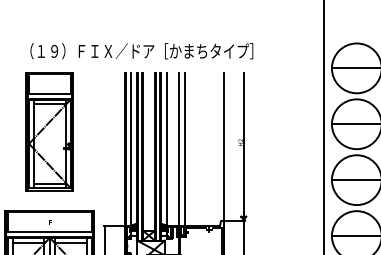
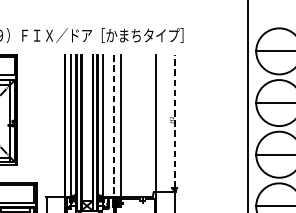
line: (243, 144) -> (174, 121), solid -> dashed
line: (178, 149) -> (114, 126), solid -> dashed

